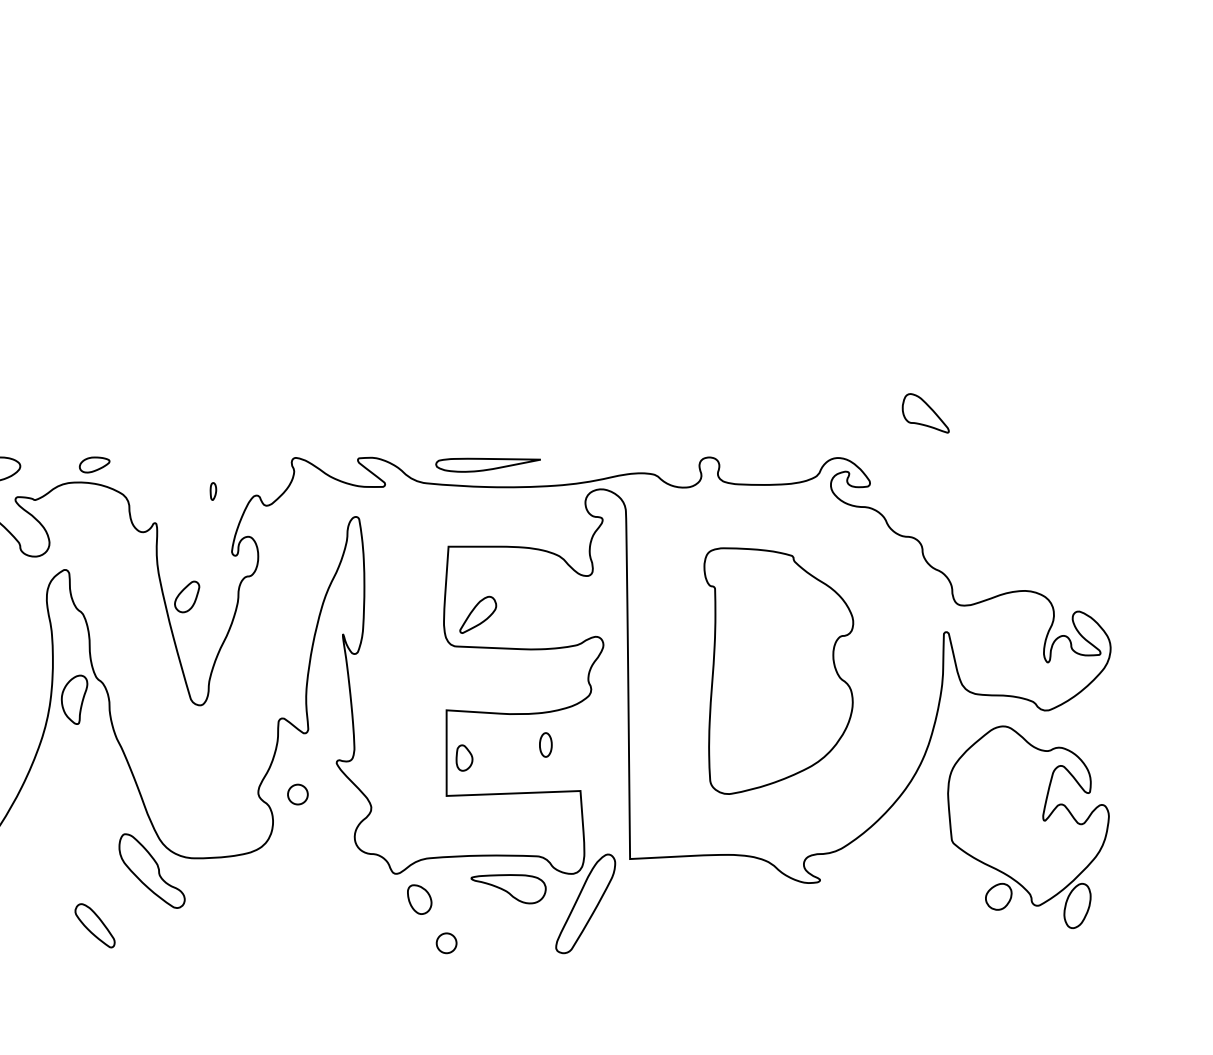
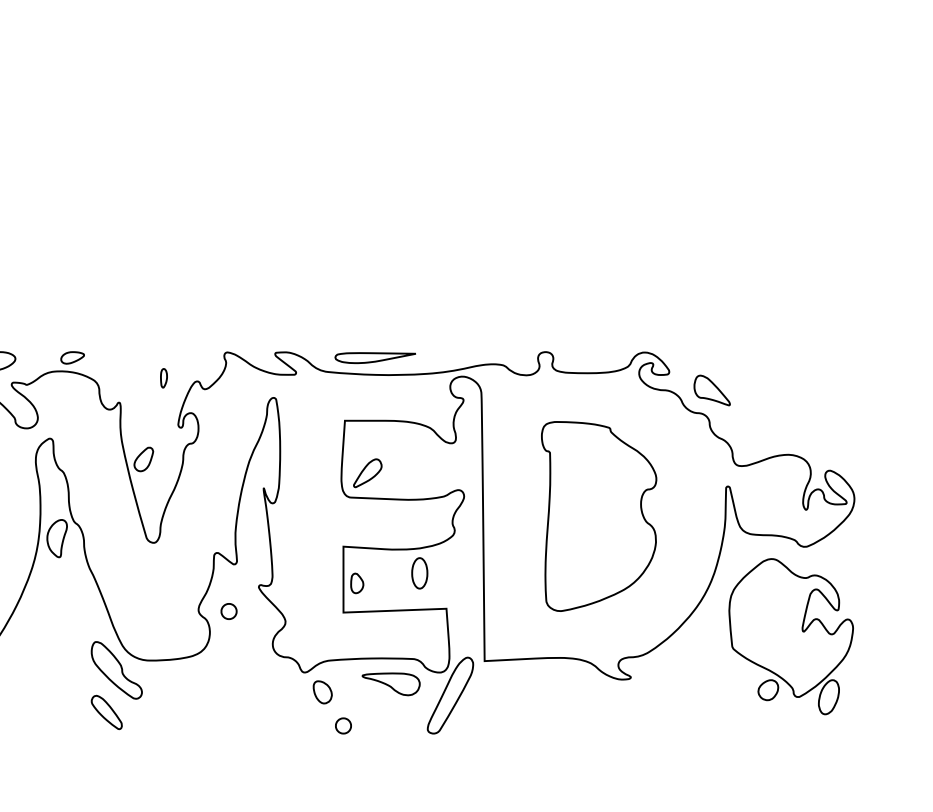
part: (925, 413) -> (711, 390), moved
part: (213, 491) -> (164, 378), size x1.43
part: (545, 744) -> (419, 572), size x1.67
part: (94, 925) -> (106, 712), moved

